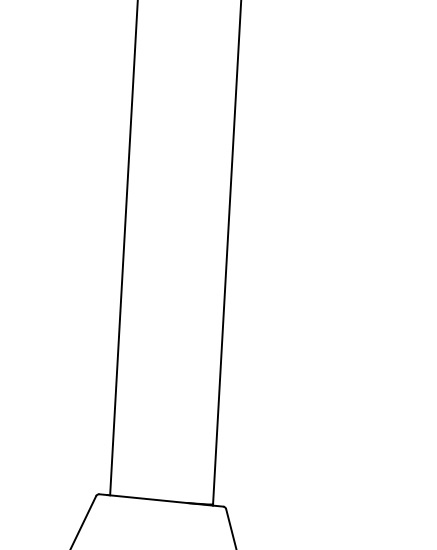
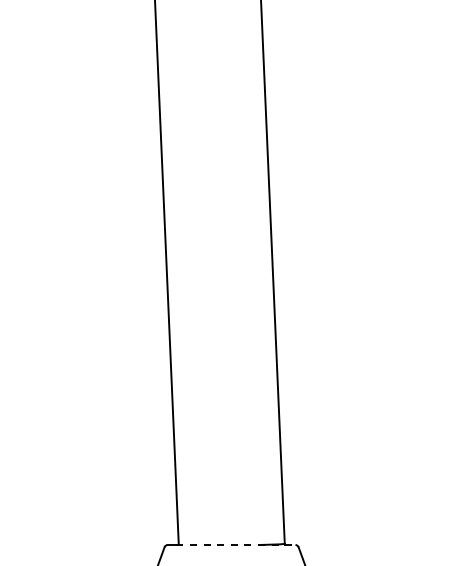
line: (165, 501) -> (235, 545), solid -> dashed

